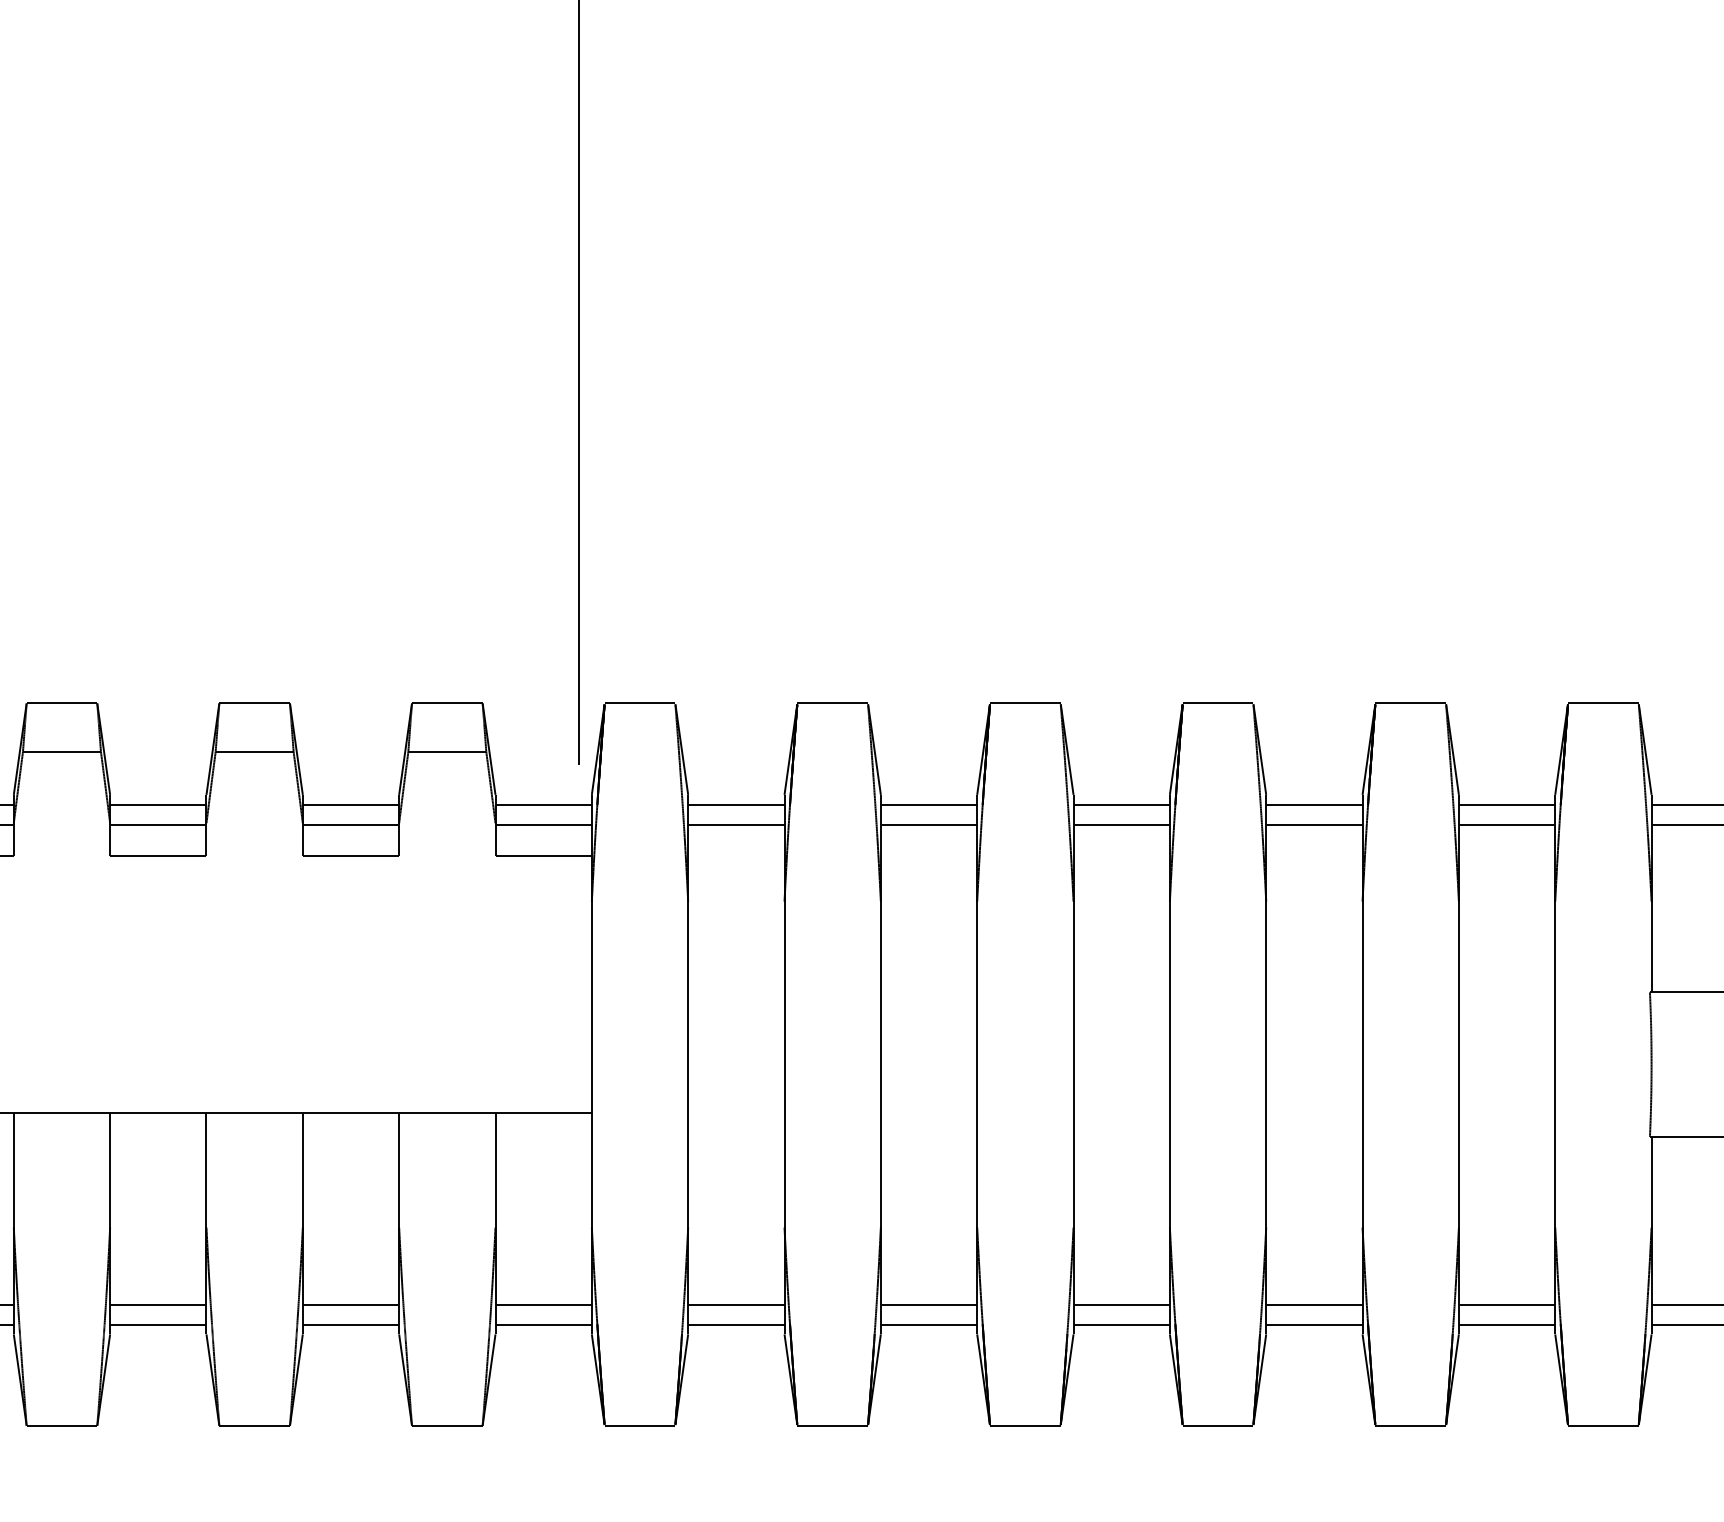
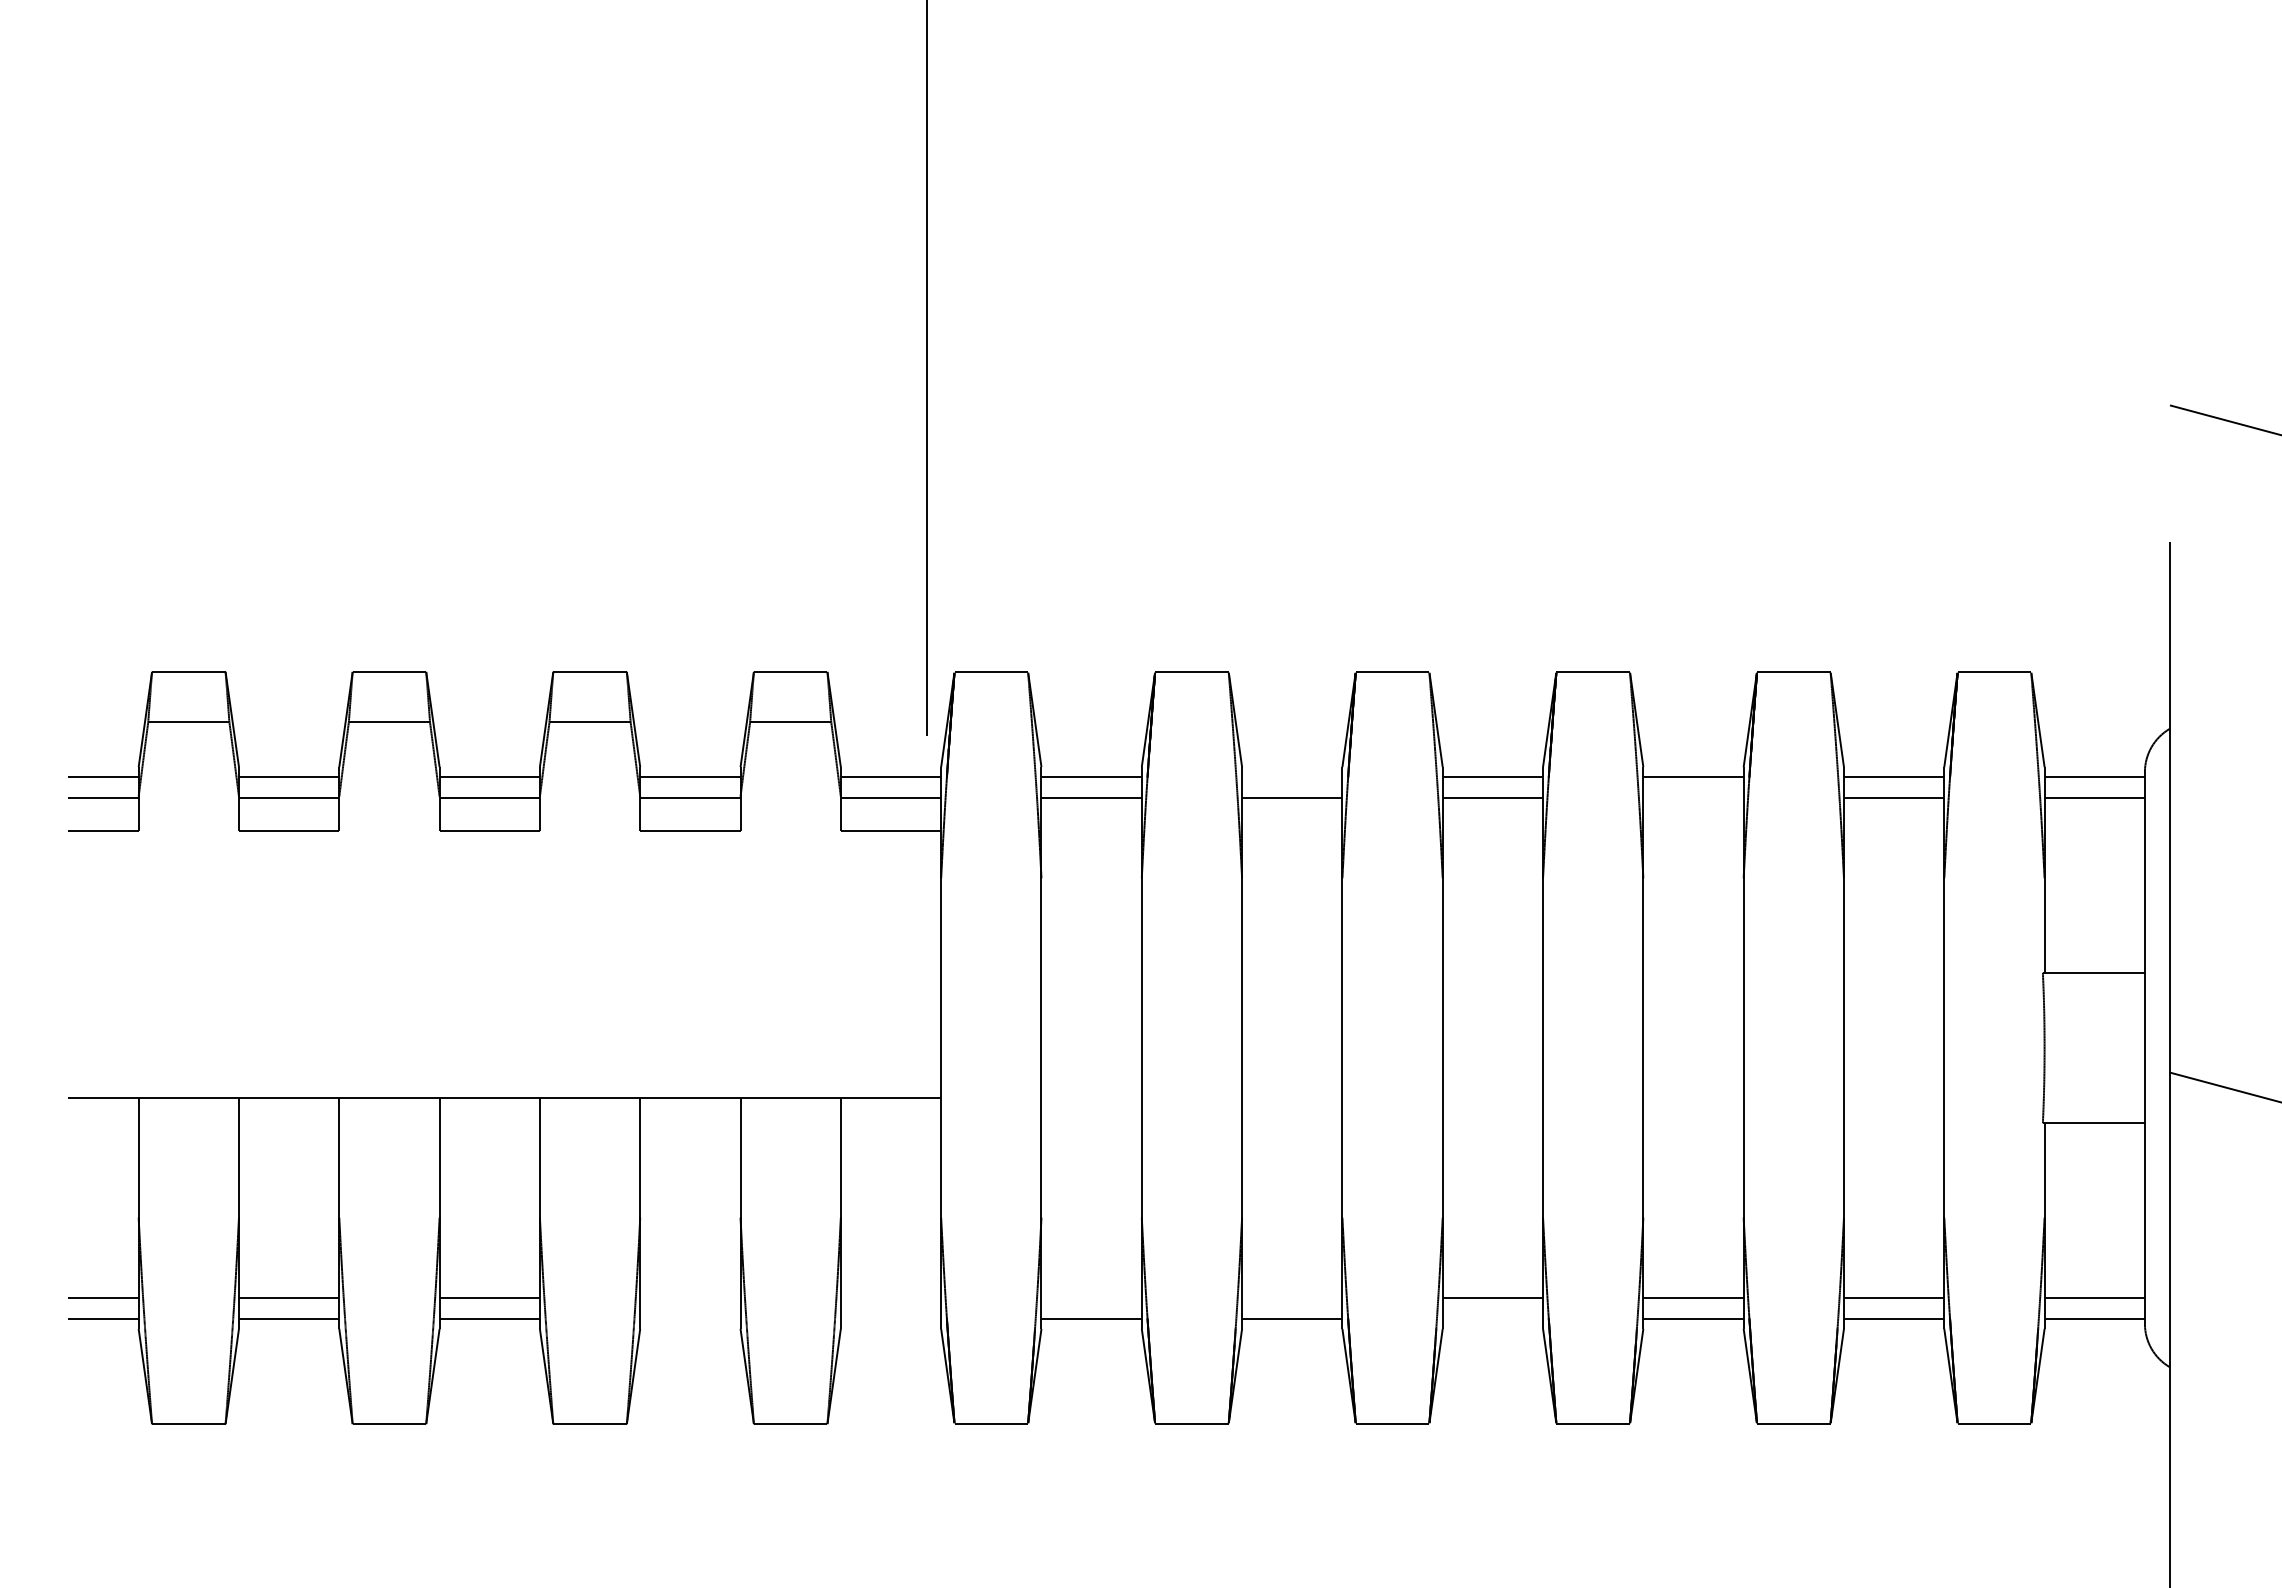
line: (929, 804) -> (1292, 777), removed
line: (1314, 824) -> (1693, 798), removed
line: (351, 1304) -> (690, 1297), removed
line: (543, 1304) -> (890, 1297), removed
line: (736, 1304) -> (1091, 1297), removed
line: (929, 1304) -> (1292, 1297), removed
line: (351, 1324) -> (690, 1318), removed
line: (543, 1324) -> (890, 1318), removed
line: (1121, 1324) -> (1492, 1318), removed

